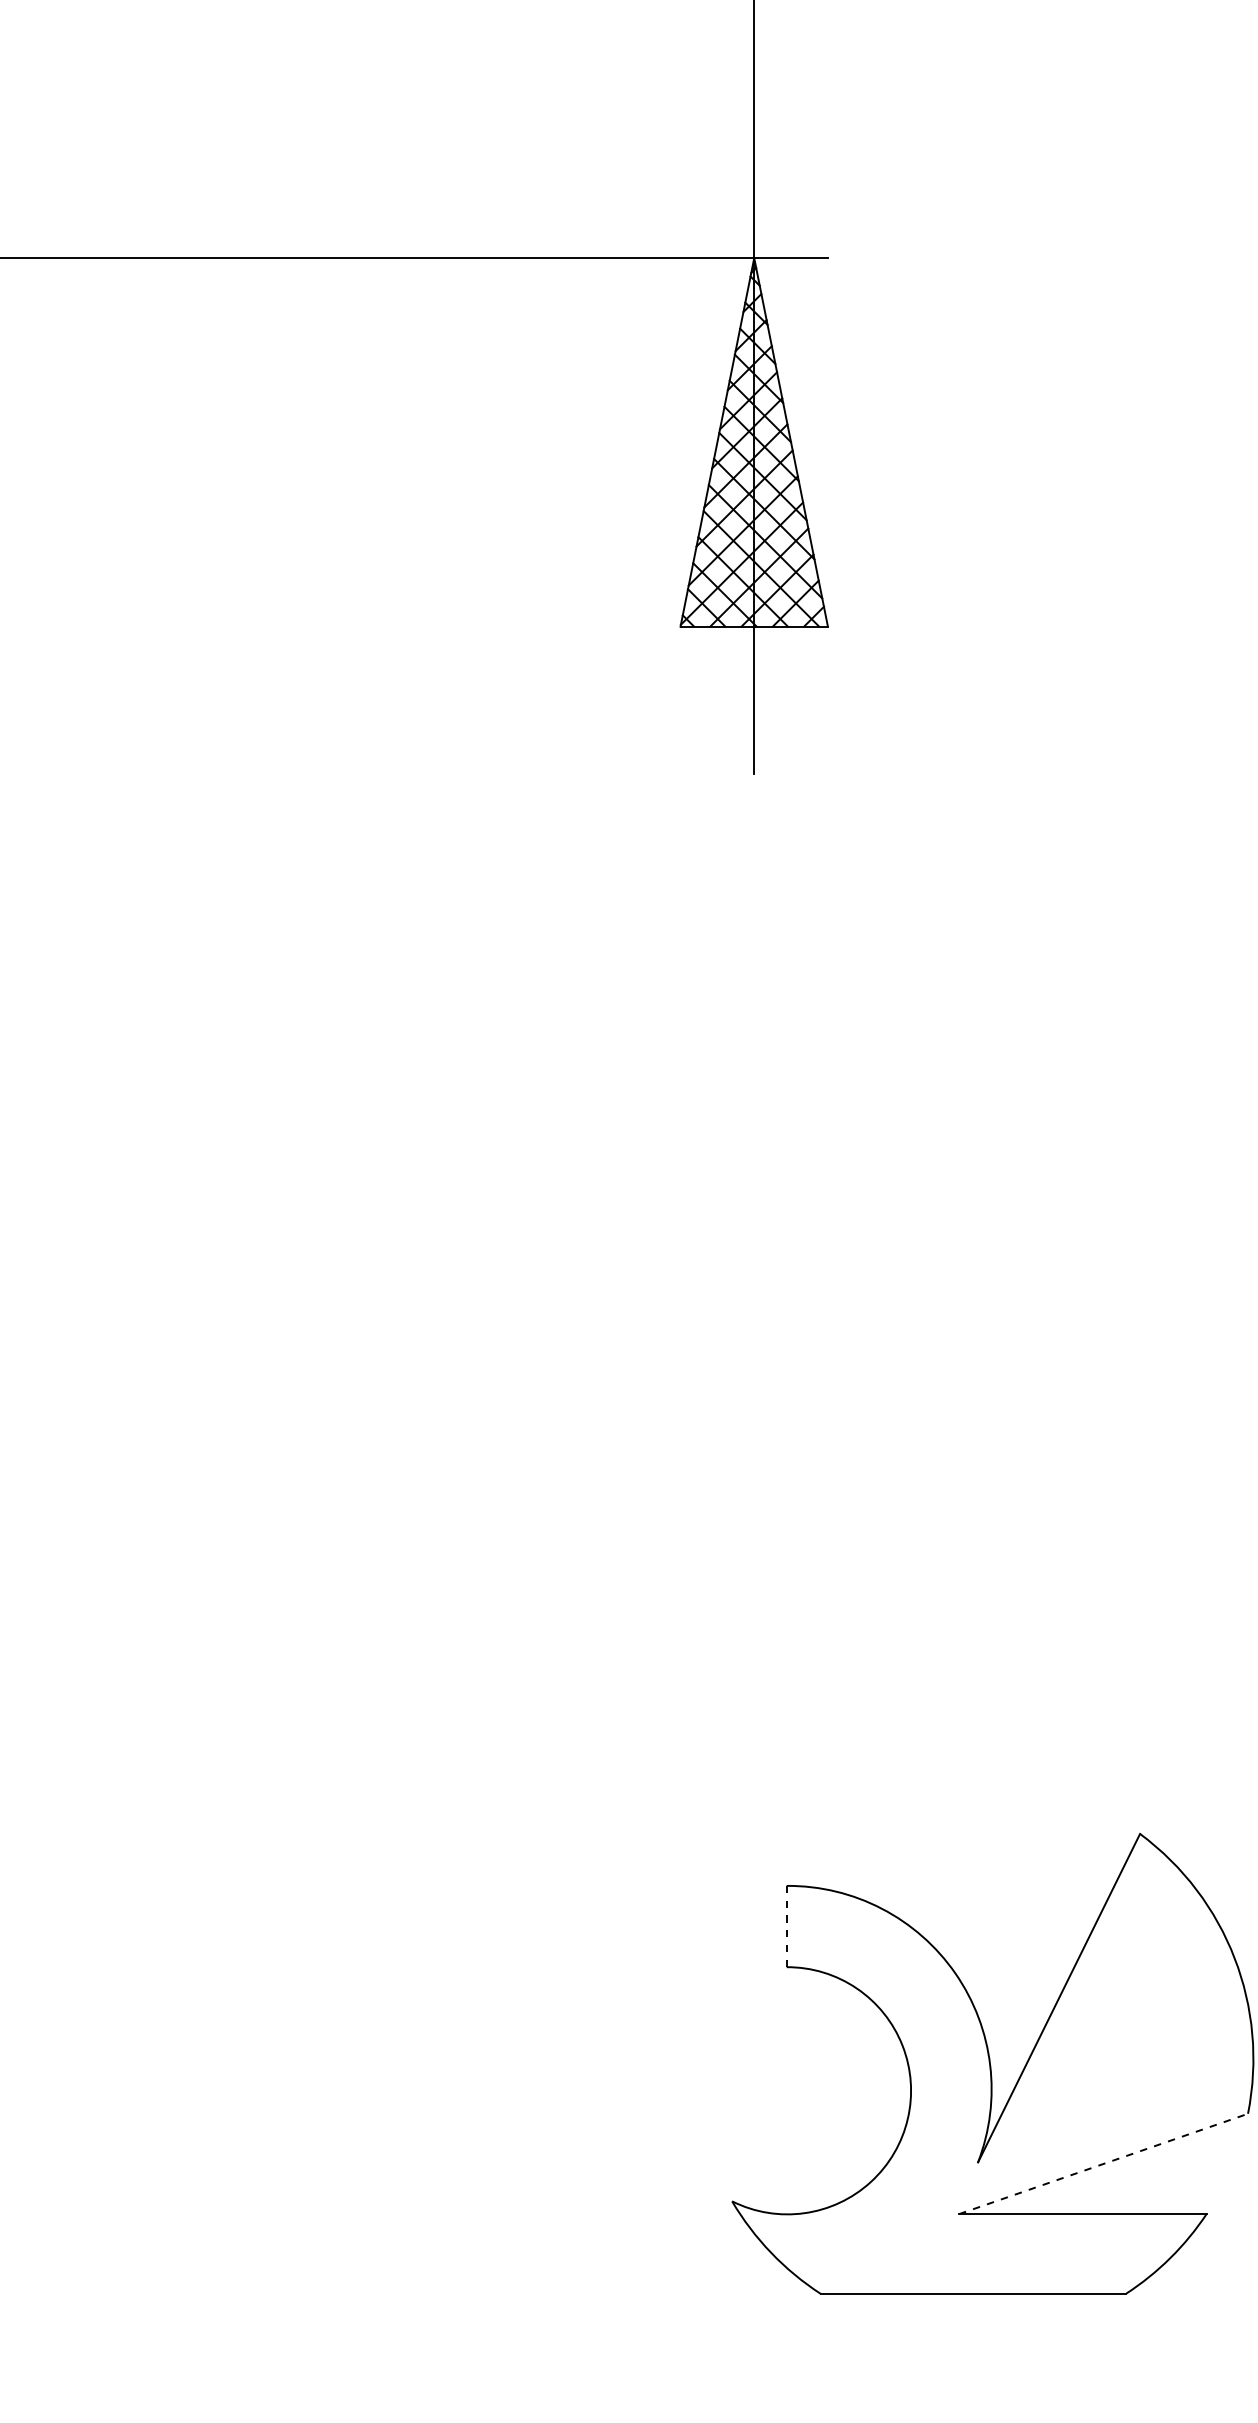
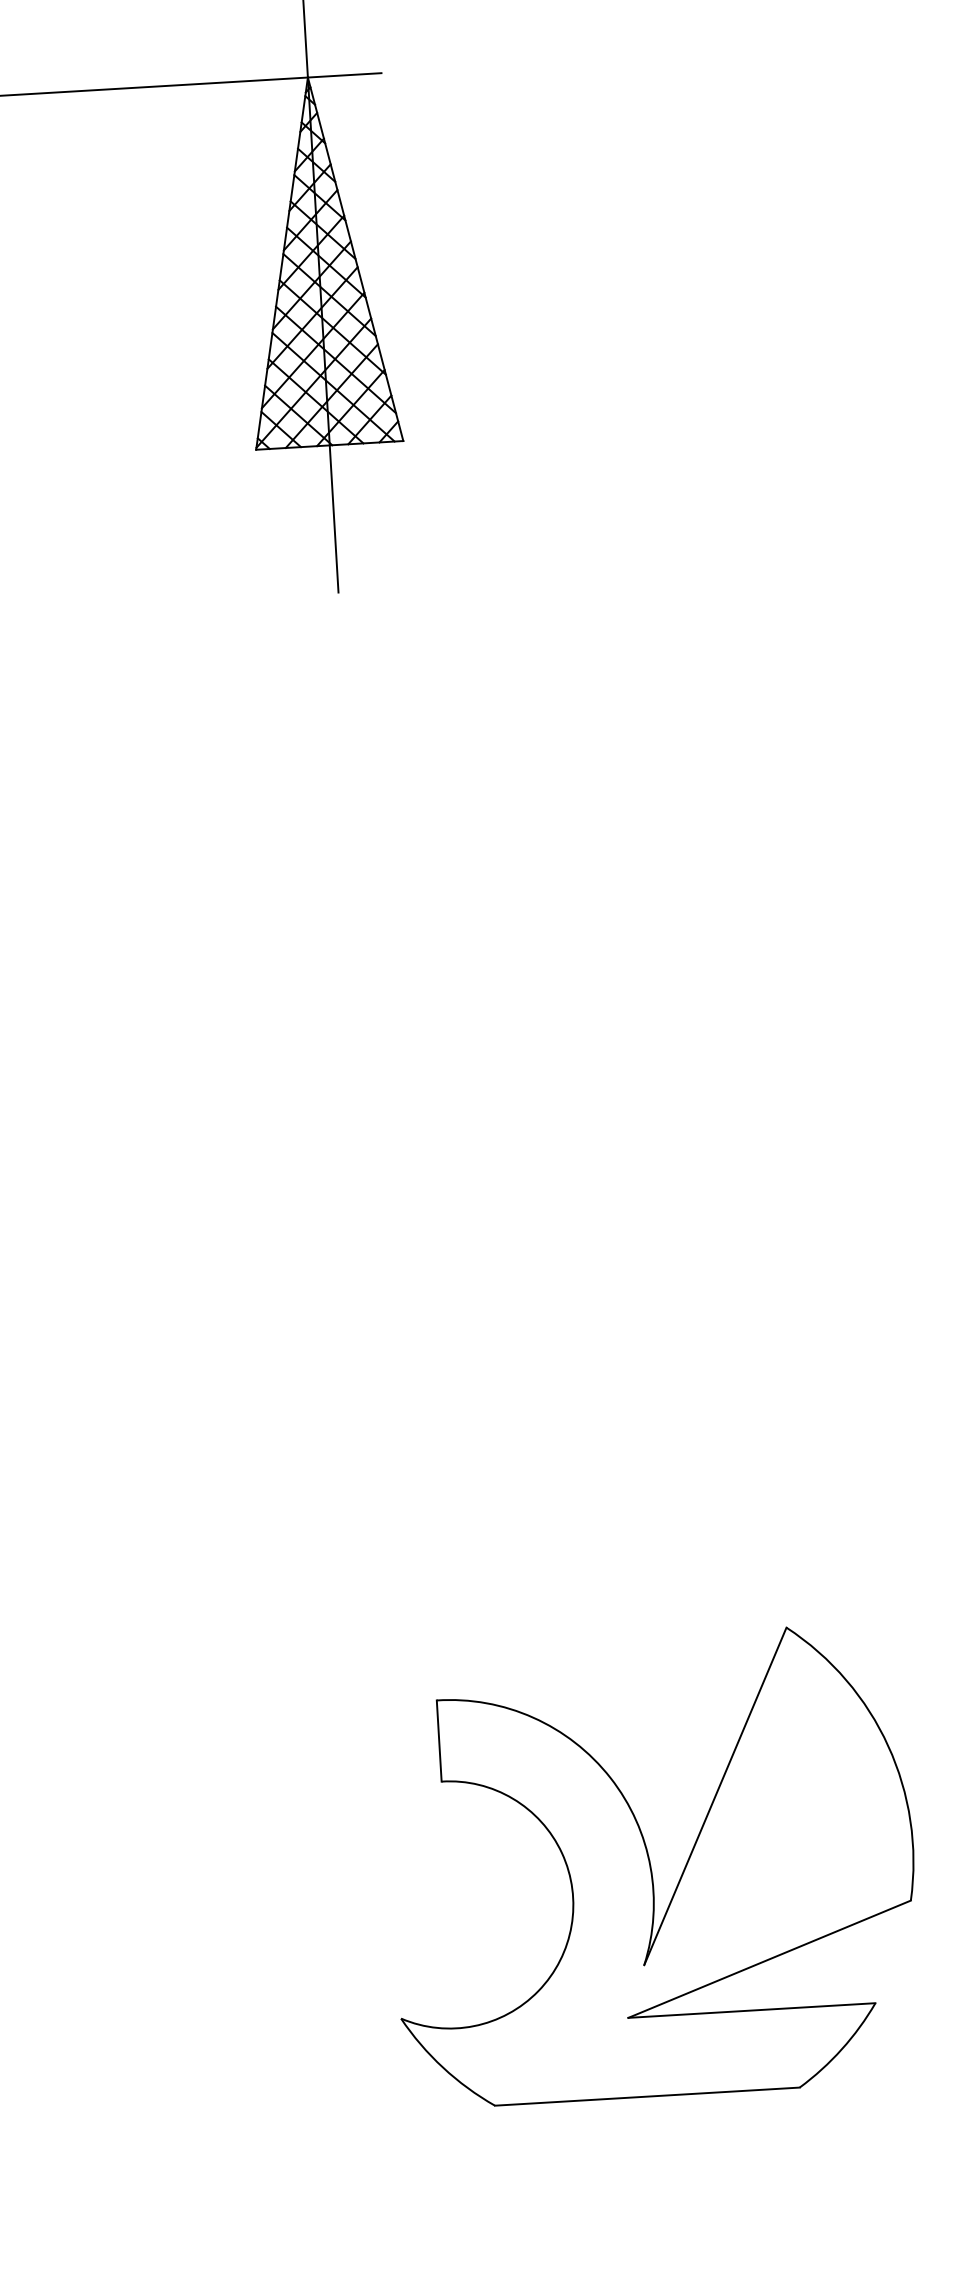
line: (786, 1926) -> (439, 1741), dashed -> solid
line: (1103, 2163) -> (769, 1958), dashed -> solid

